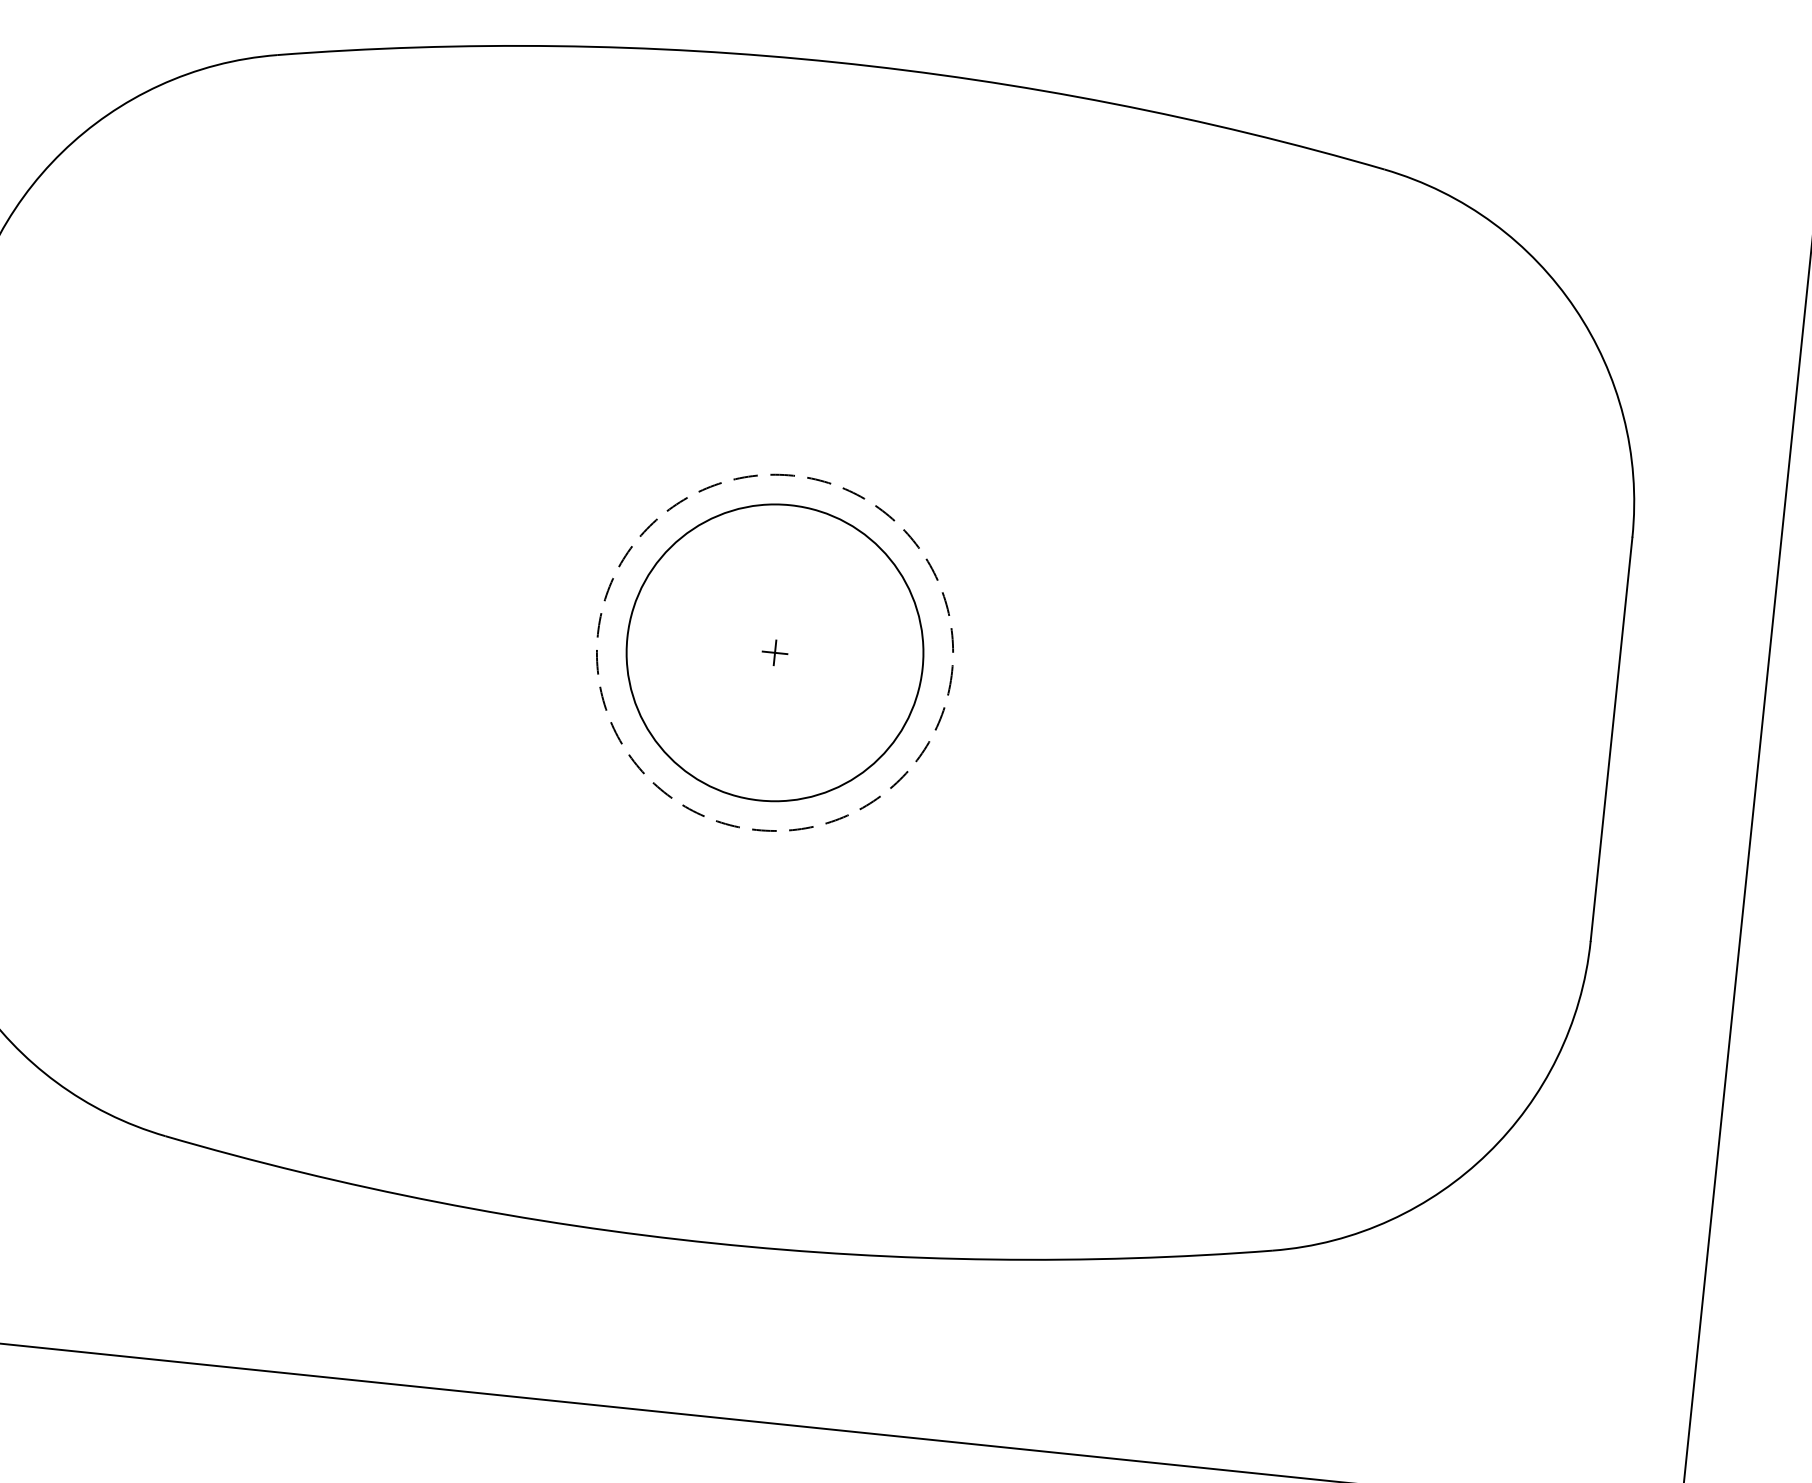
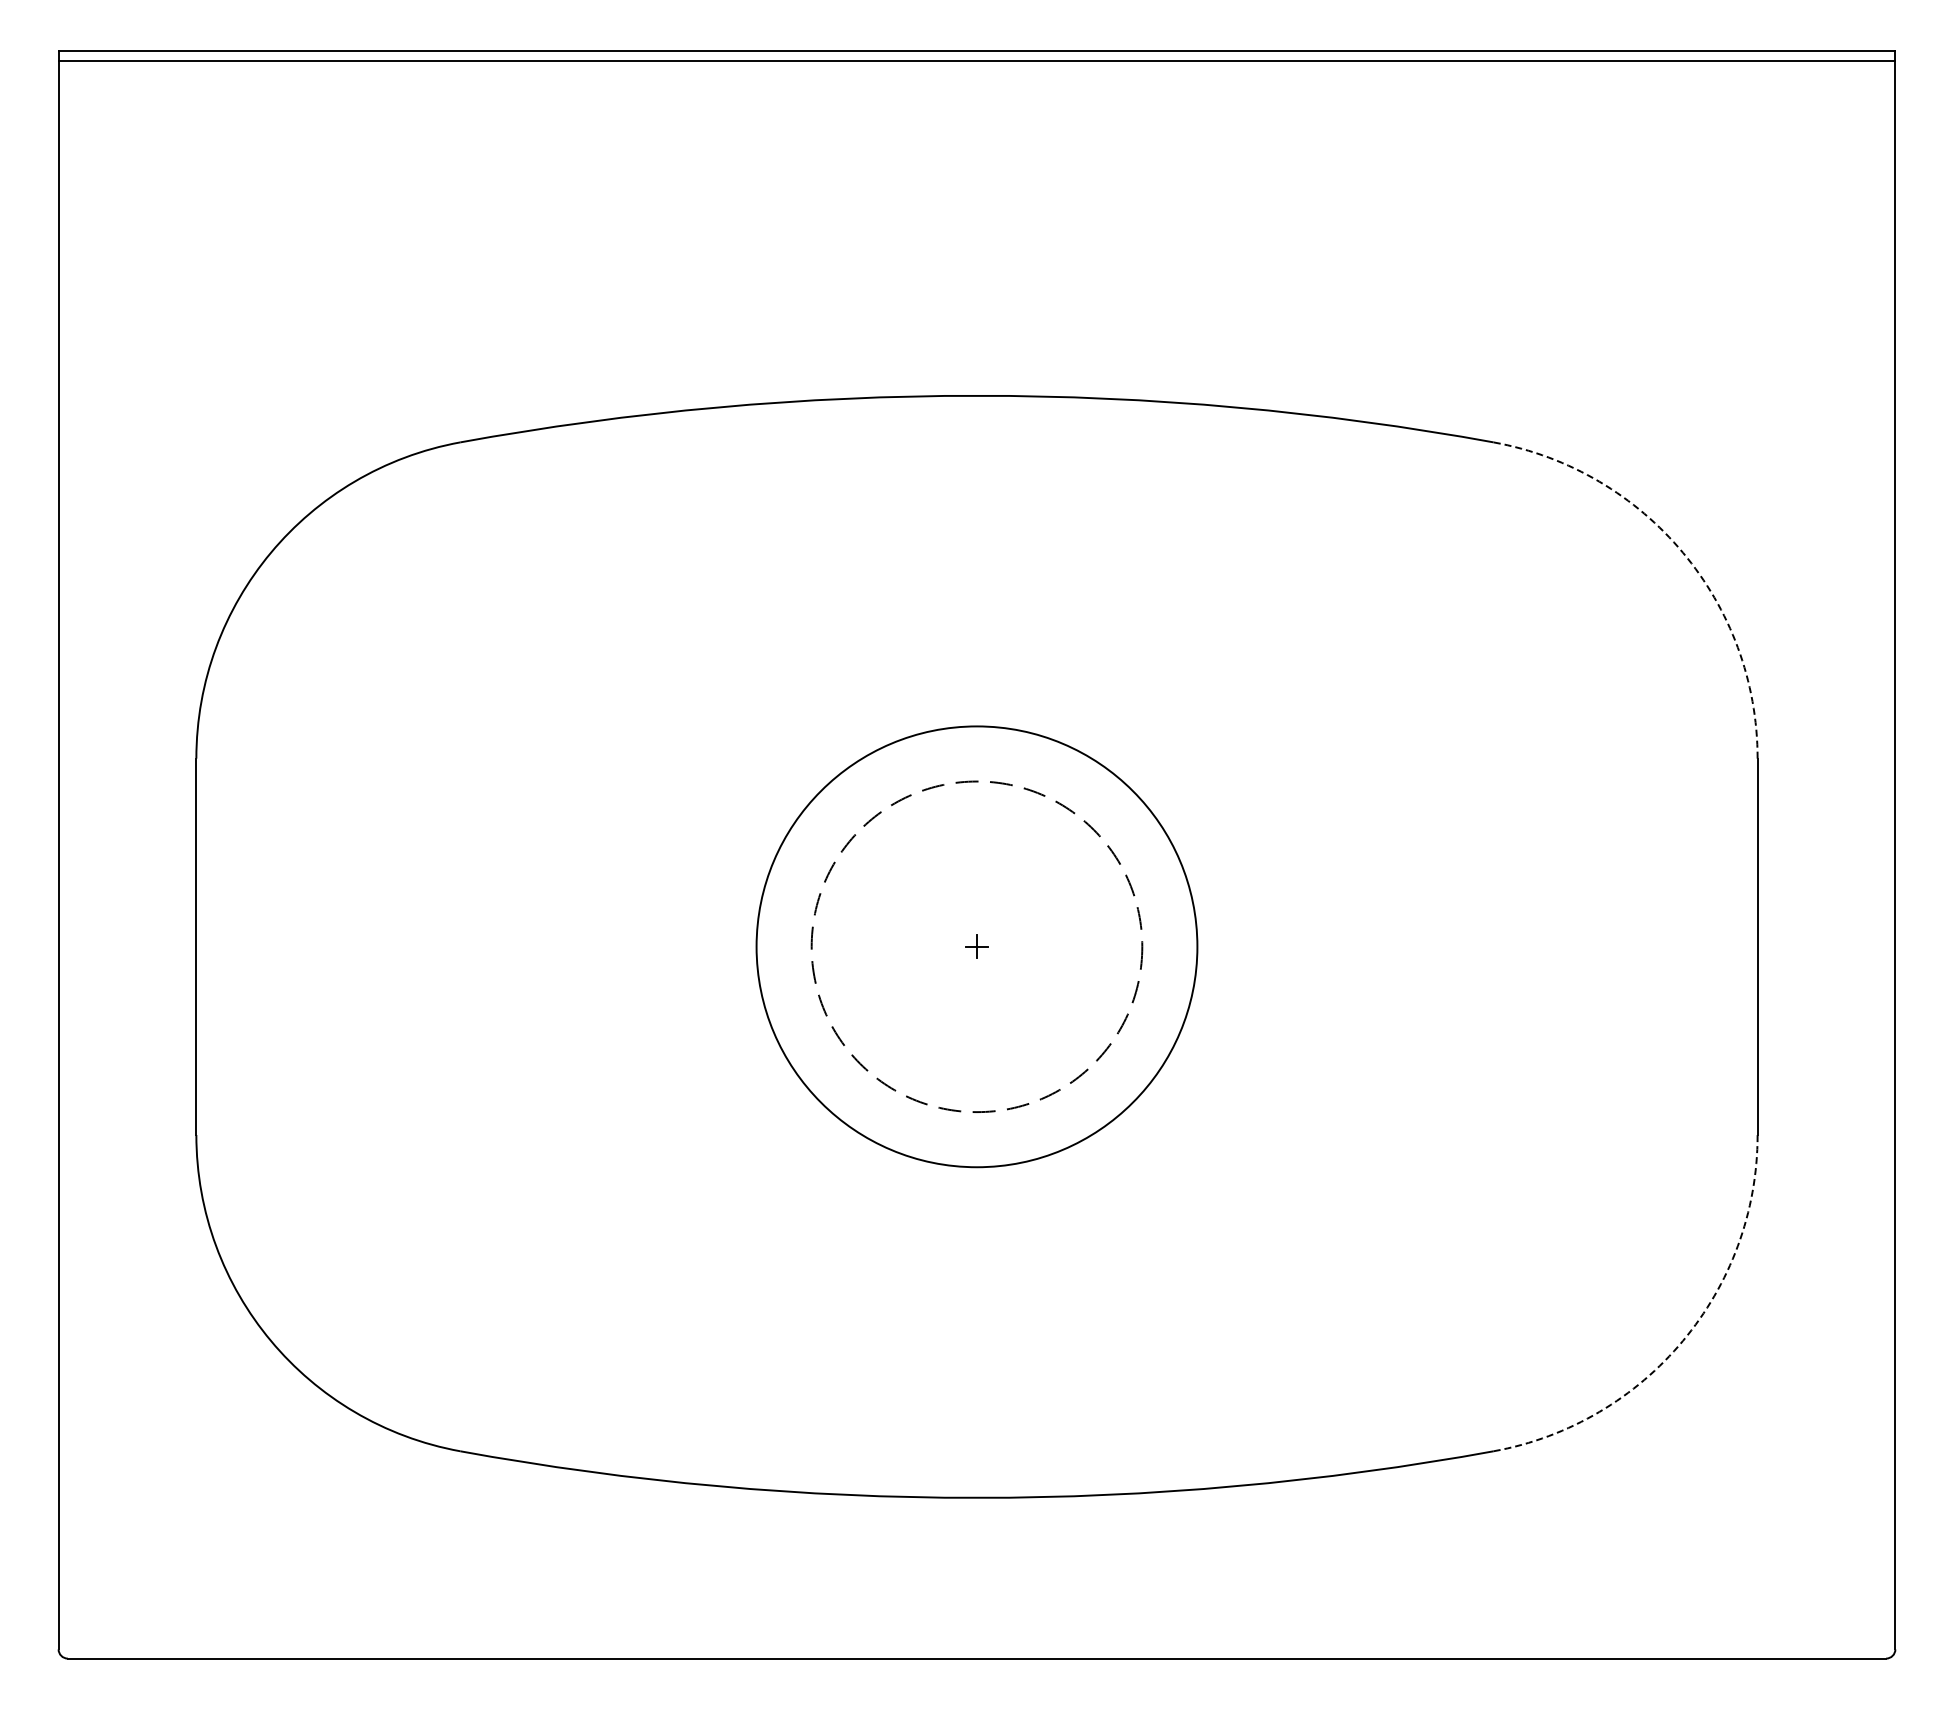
arc: (1574, 308) -> (1682, 552), solid -> dashed
circle: (774, 652) -> (976, 946), size x1.6
arc: (1487, 1152) -> (1682, 1340), solid -> dashed

